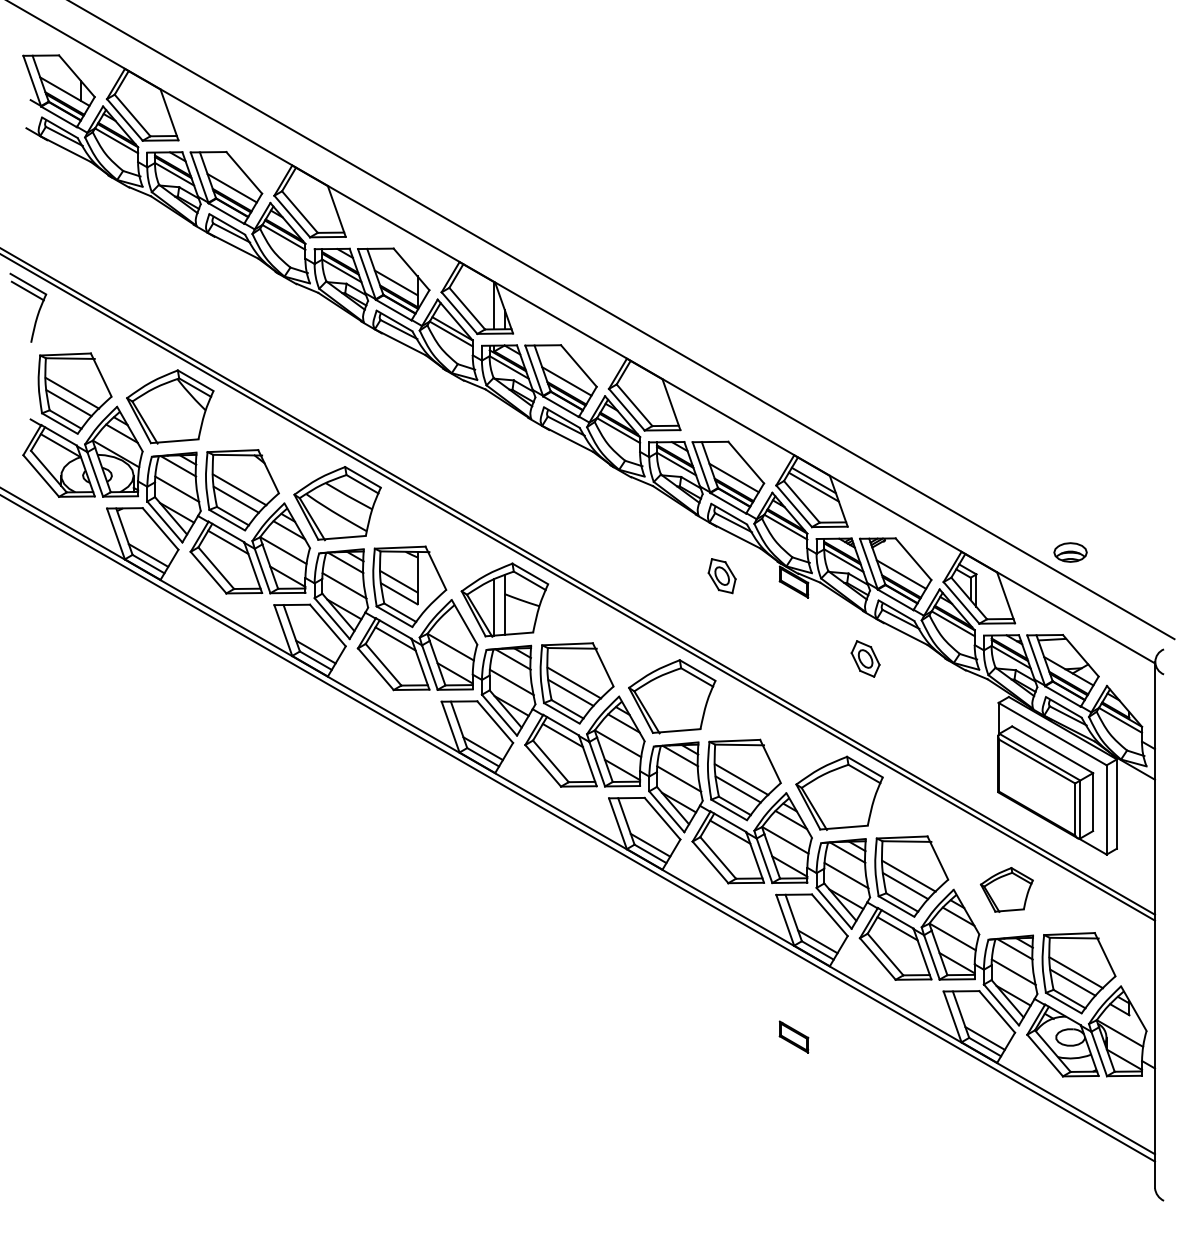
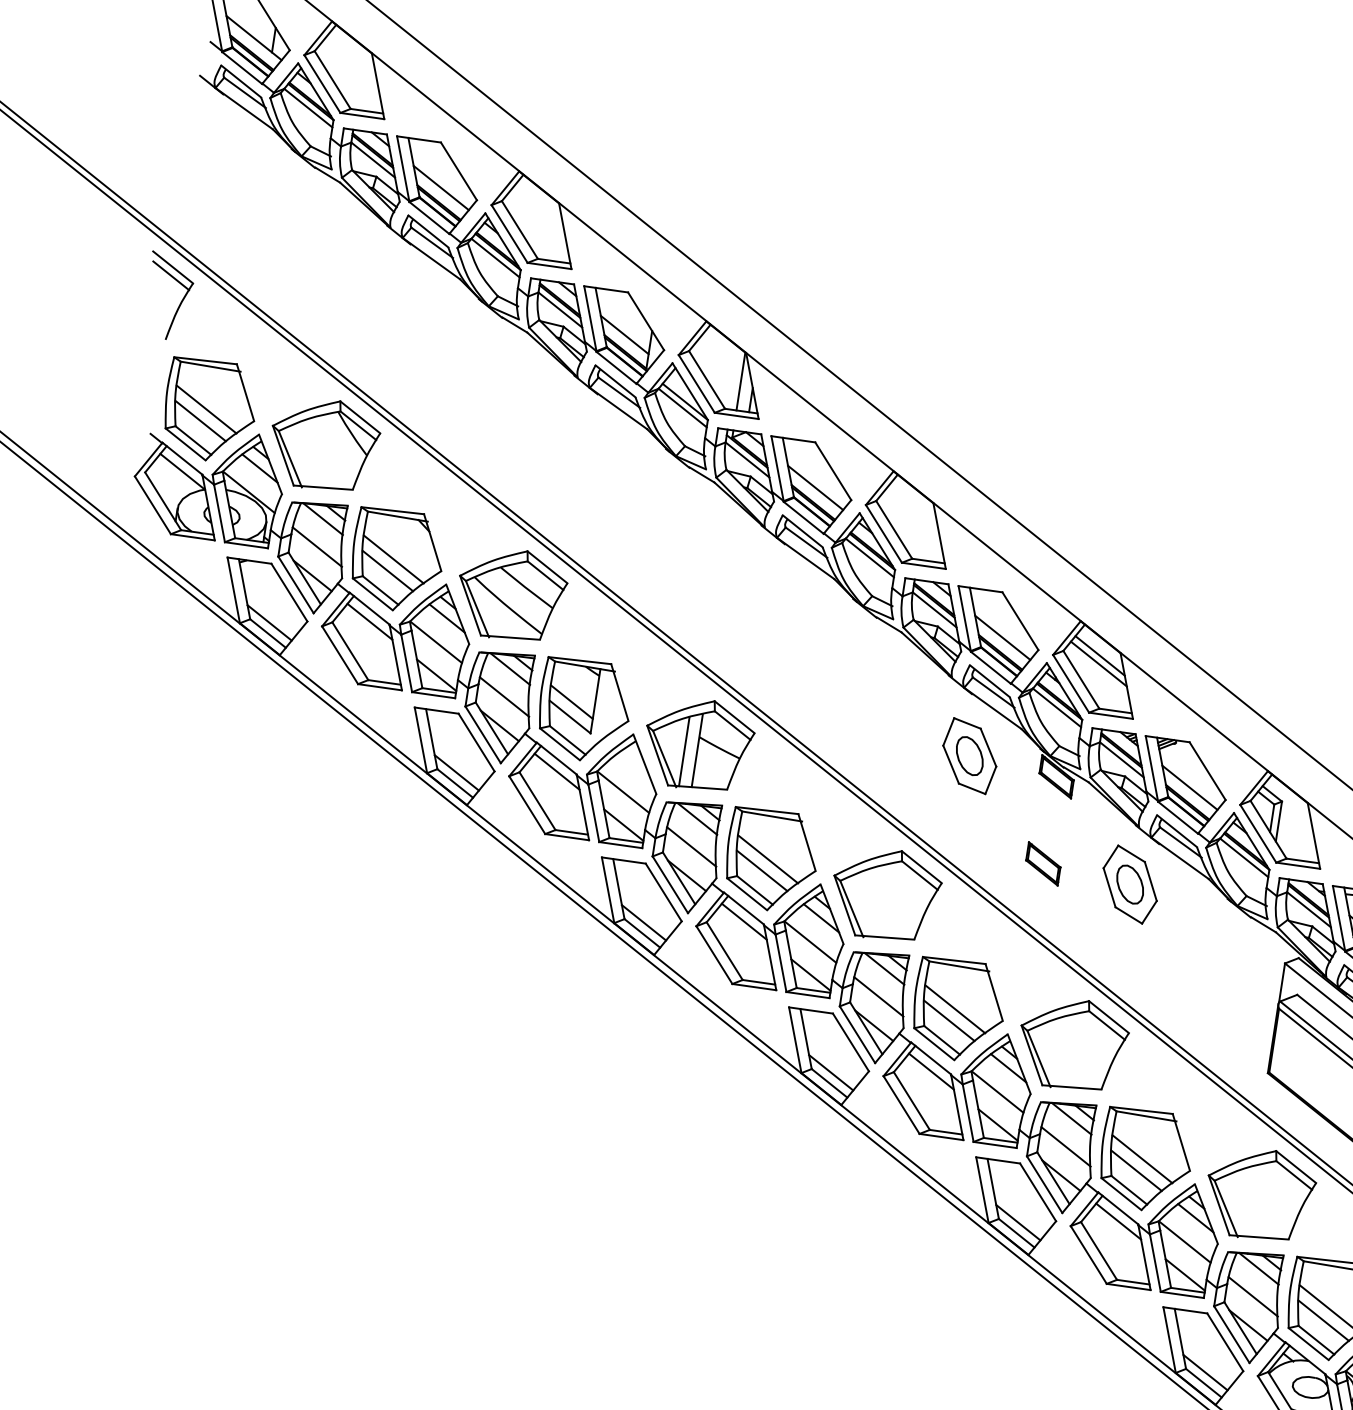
part: (721, 575) -> (968, 755), size x1.67
part: (865, 658) -> (1130, 883), size x1.67
part: (1006, 889) -> (1259, 1193), size x1.67
part: (793, 1036) -> (1042, 863), moved

